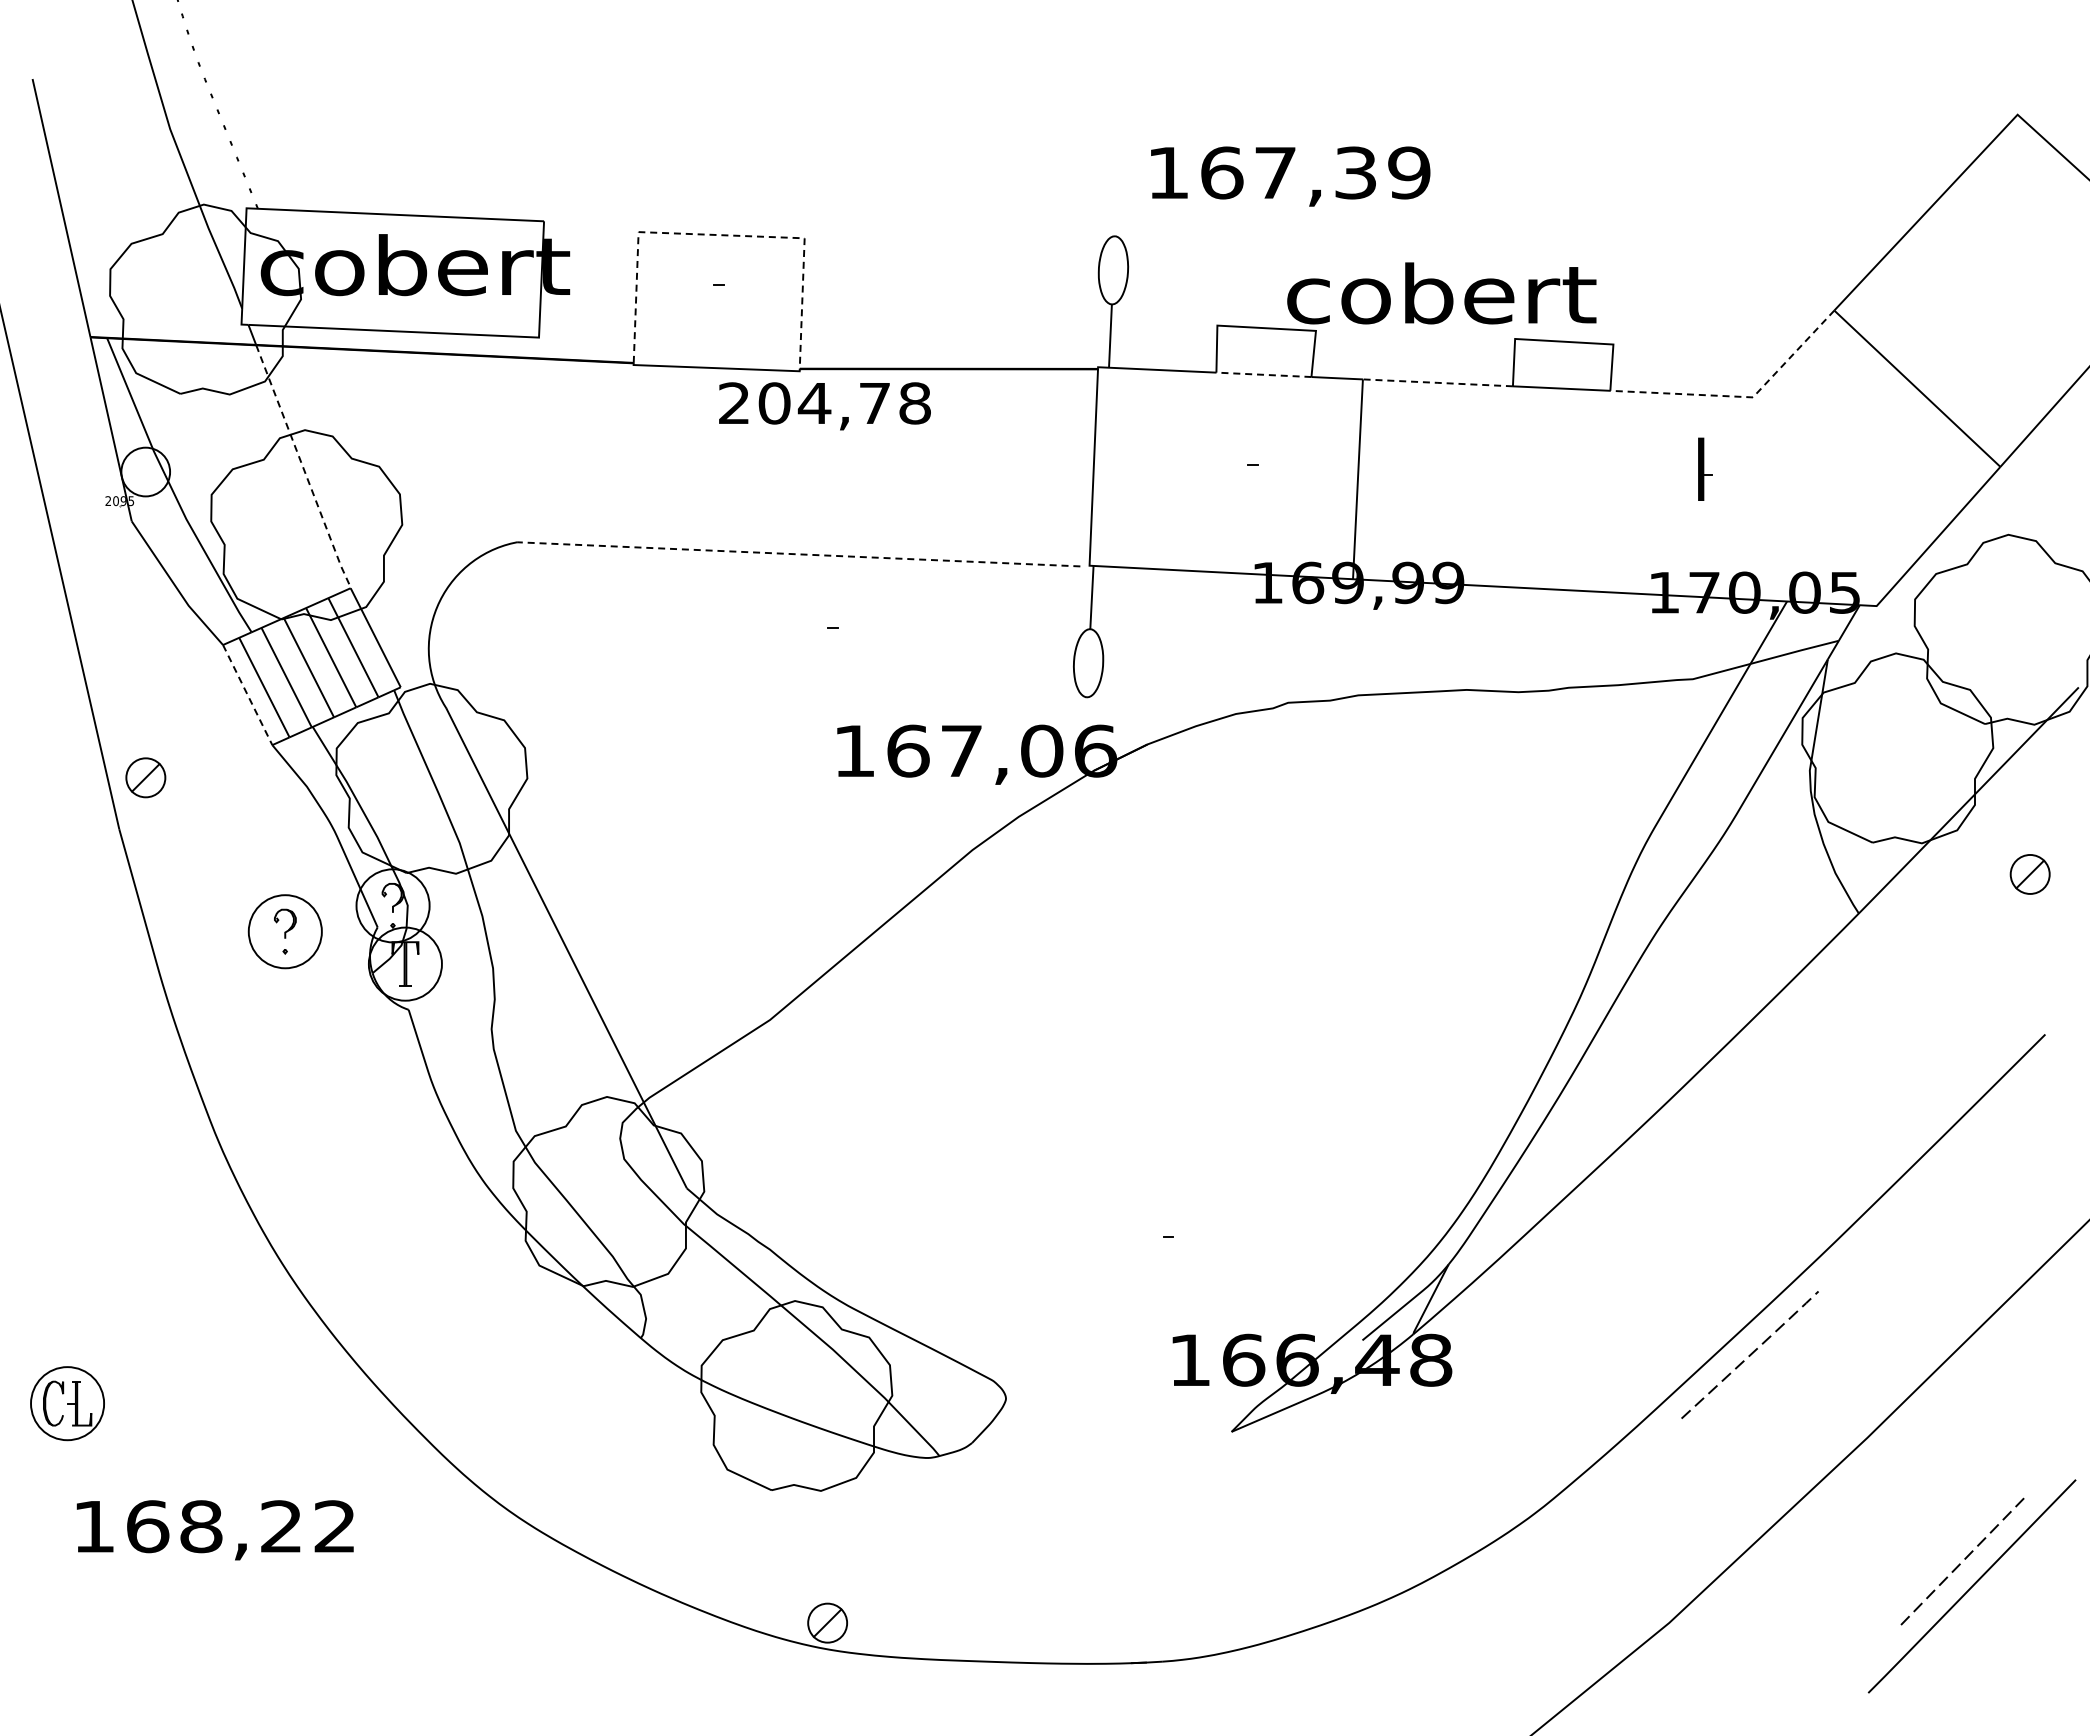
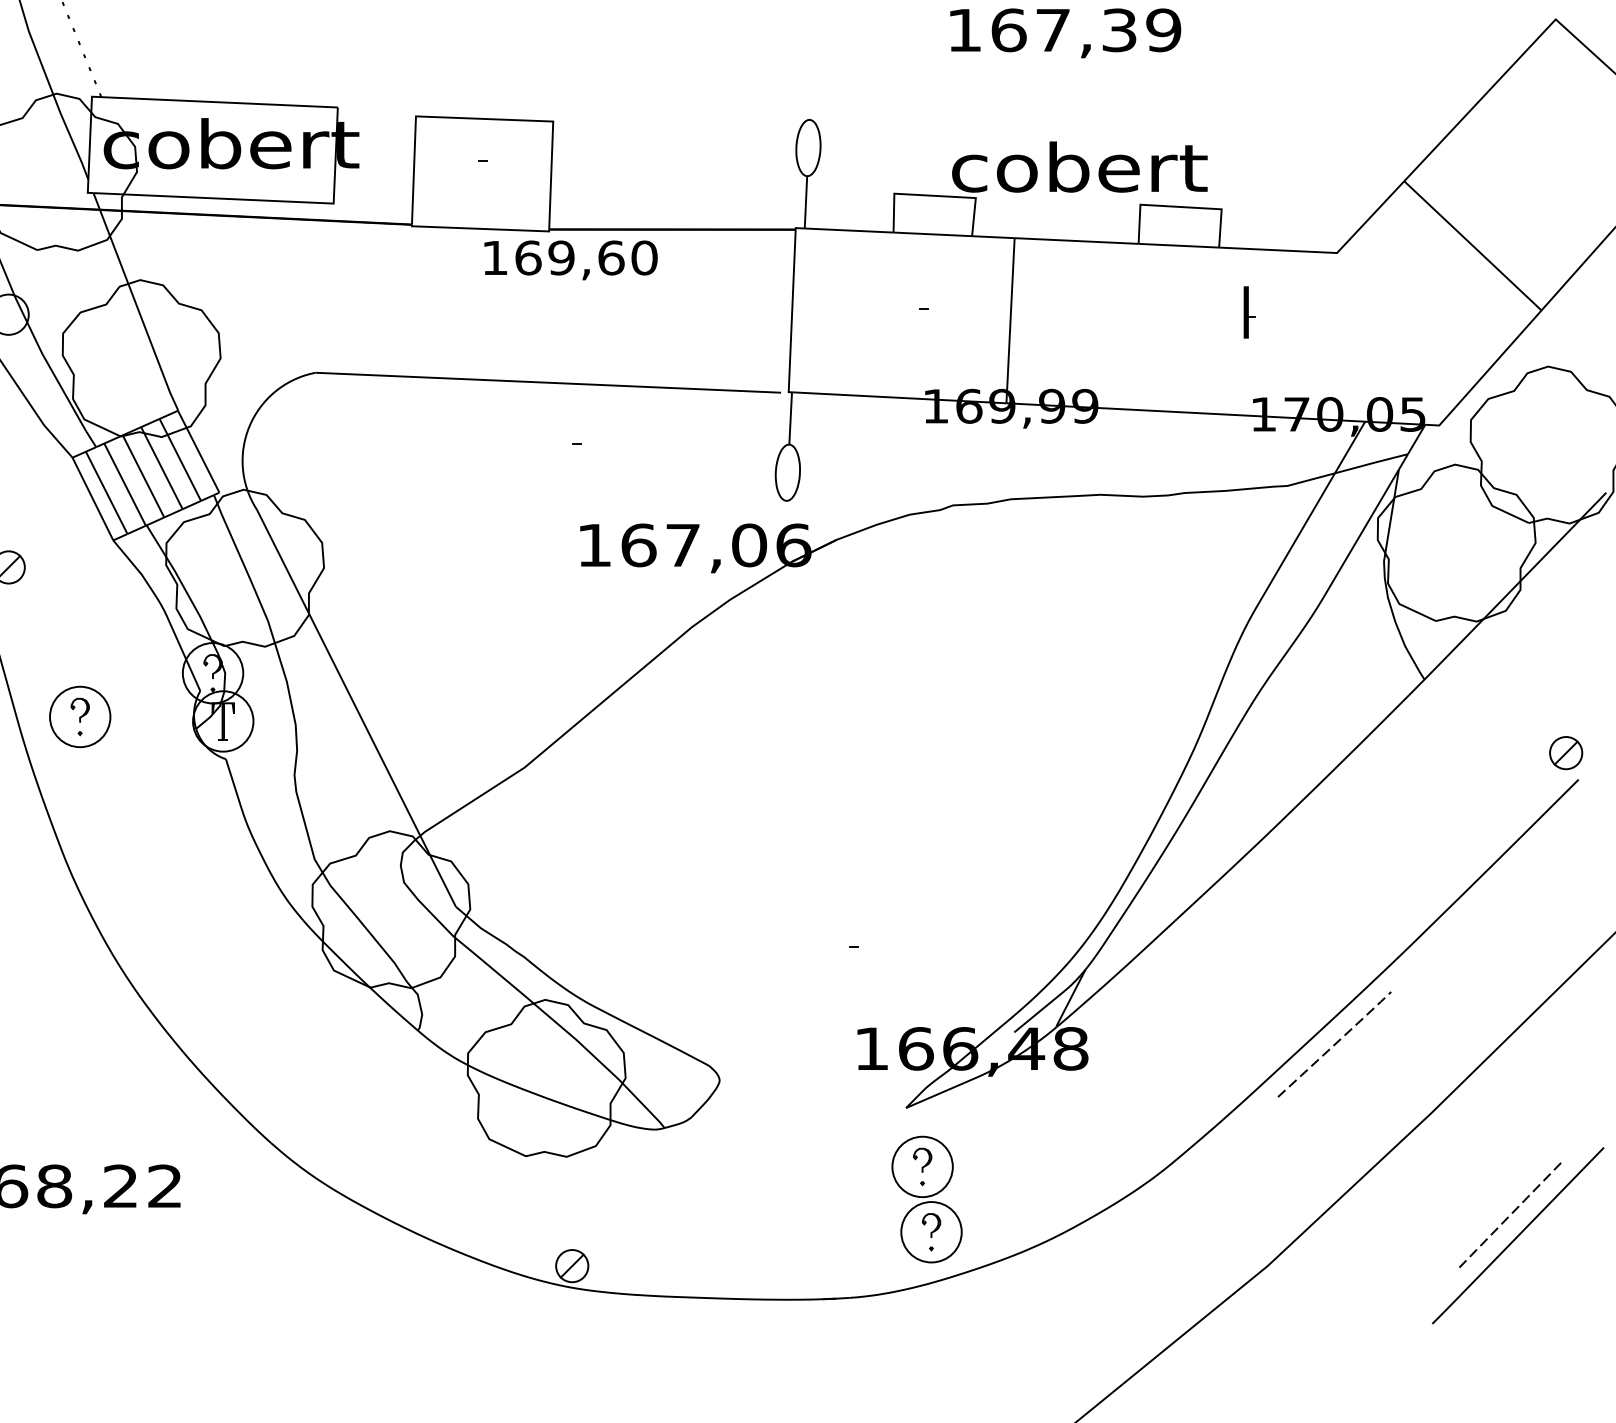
text: (1290, 176) -> (1065, 33), moved
line: (722, 235) -> (485, 119), dashed -> solid
line: (1263, 374) -> (932, 234), dashed -> solid
line: (1437, 382) -> (1076, 240), dashed -> solid
line: (1741, 396) -> (1327, 252), dashed -> solid
text: (825, 403) -> (570, 258), 204,78 -> 169,60
line: (303, 467) -> (139, 310), dashed -> solid
part: (1705, 468) -> (1249, 311), moved
line: (798, 554) -> (548, 382), dashed -> solid
line: (247, 695) -> (92, 499), dashed -> solid
part: (2029, 874) -> (1565, 753), moved
part: (284, 931) -> (79, 716), moved
part: (1256, 1542) -> (926, 1199), added

